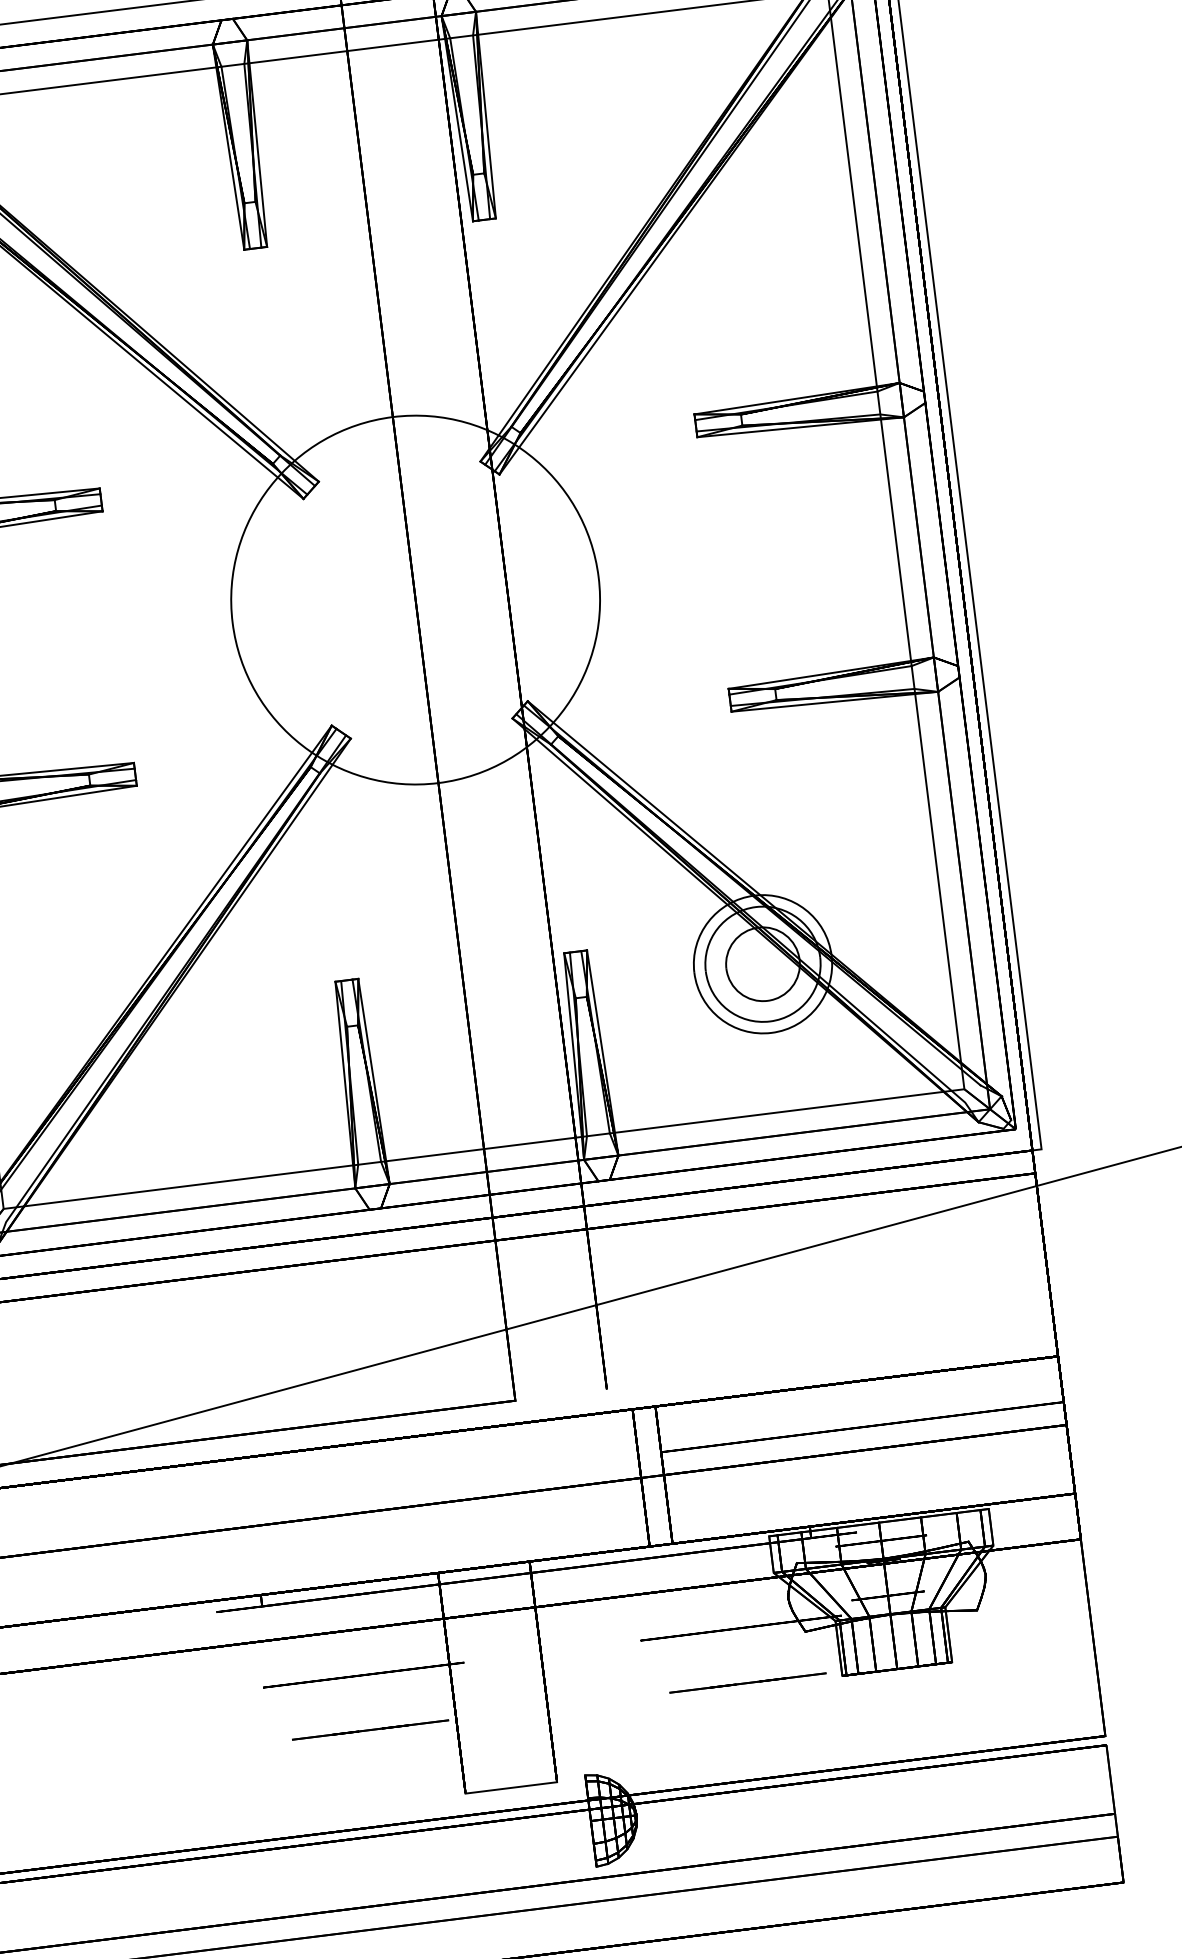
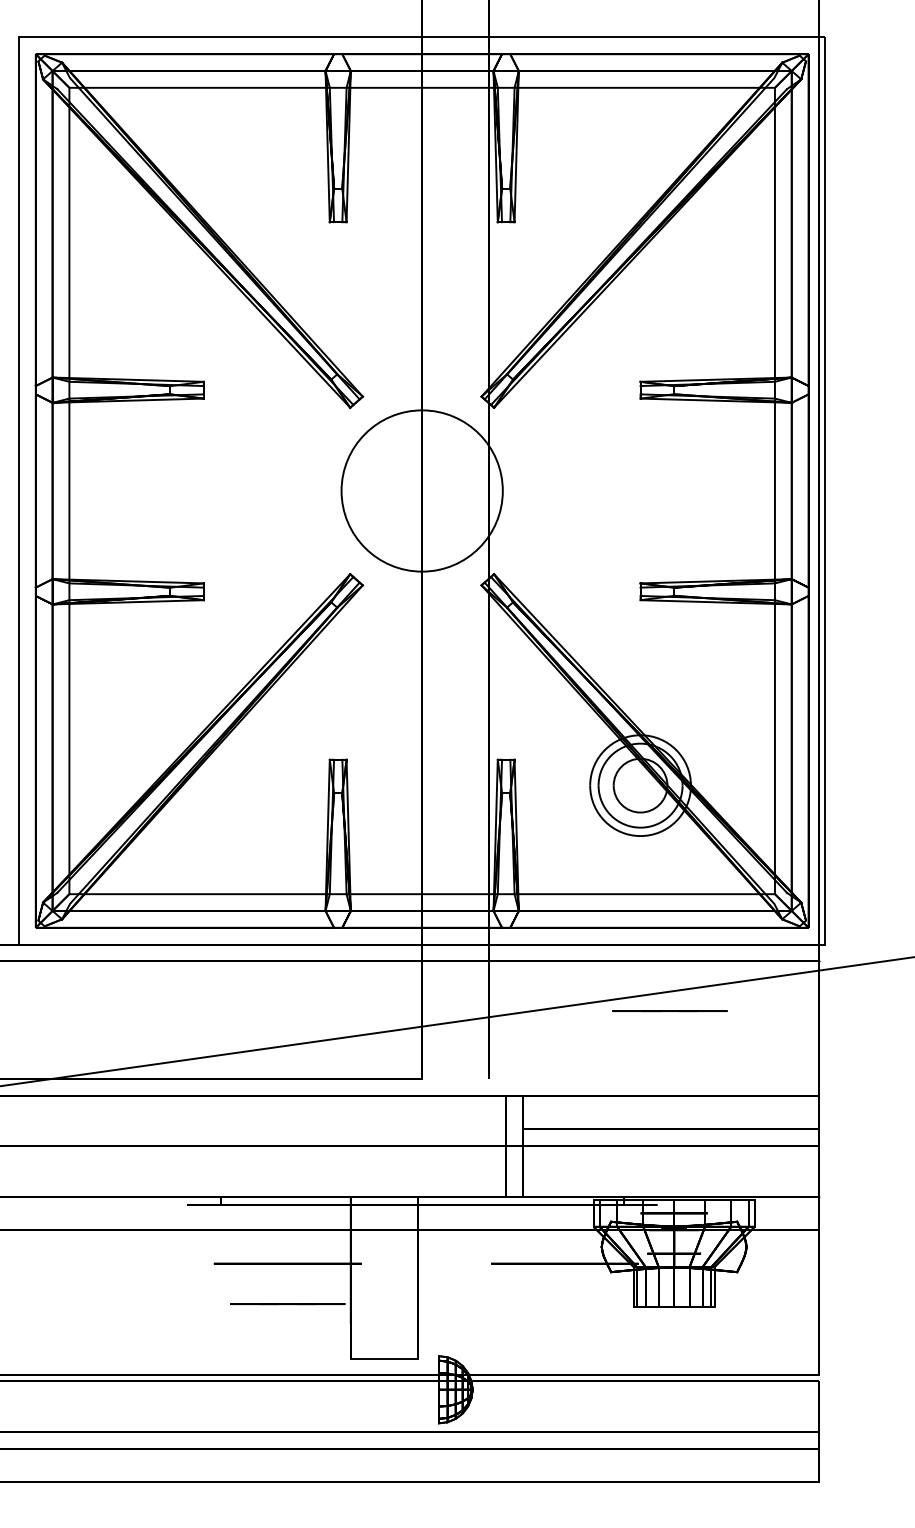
circle: (414, 599) -> (421, 490), size x0.6
line: (747, 1683) -> (669, 1011), moved

